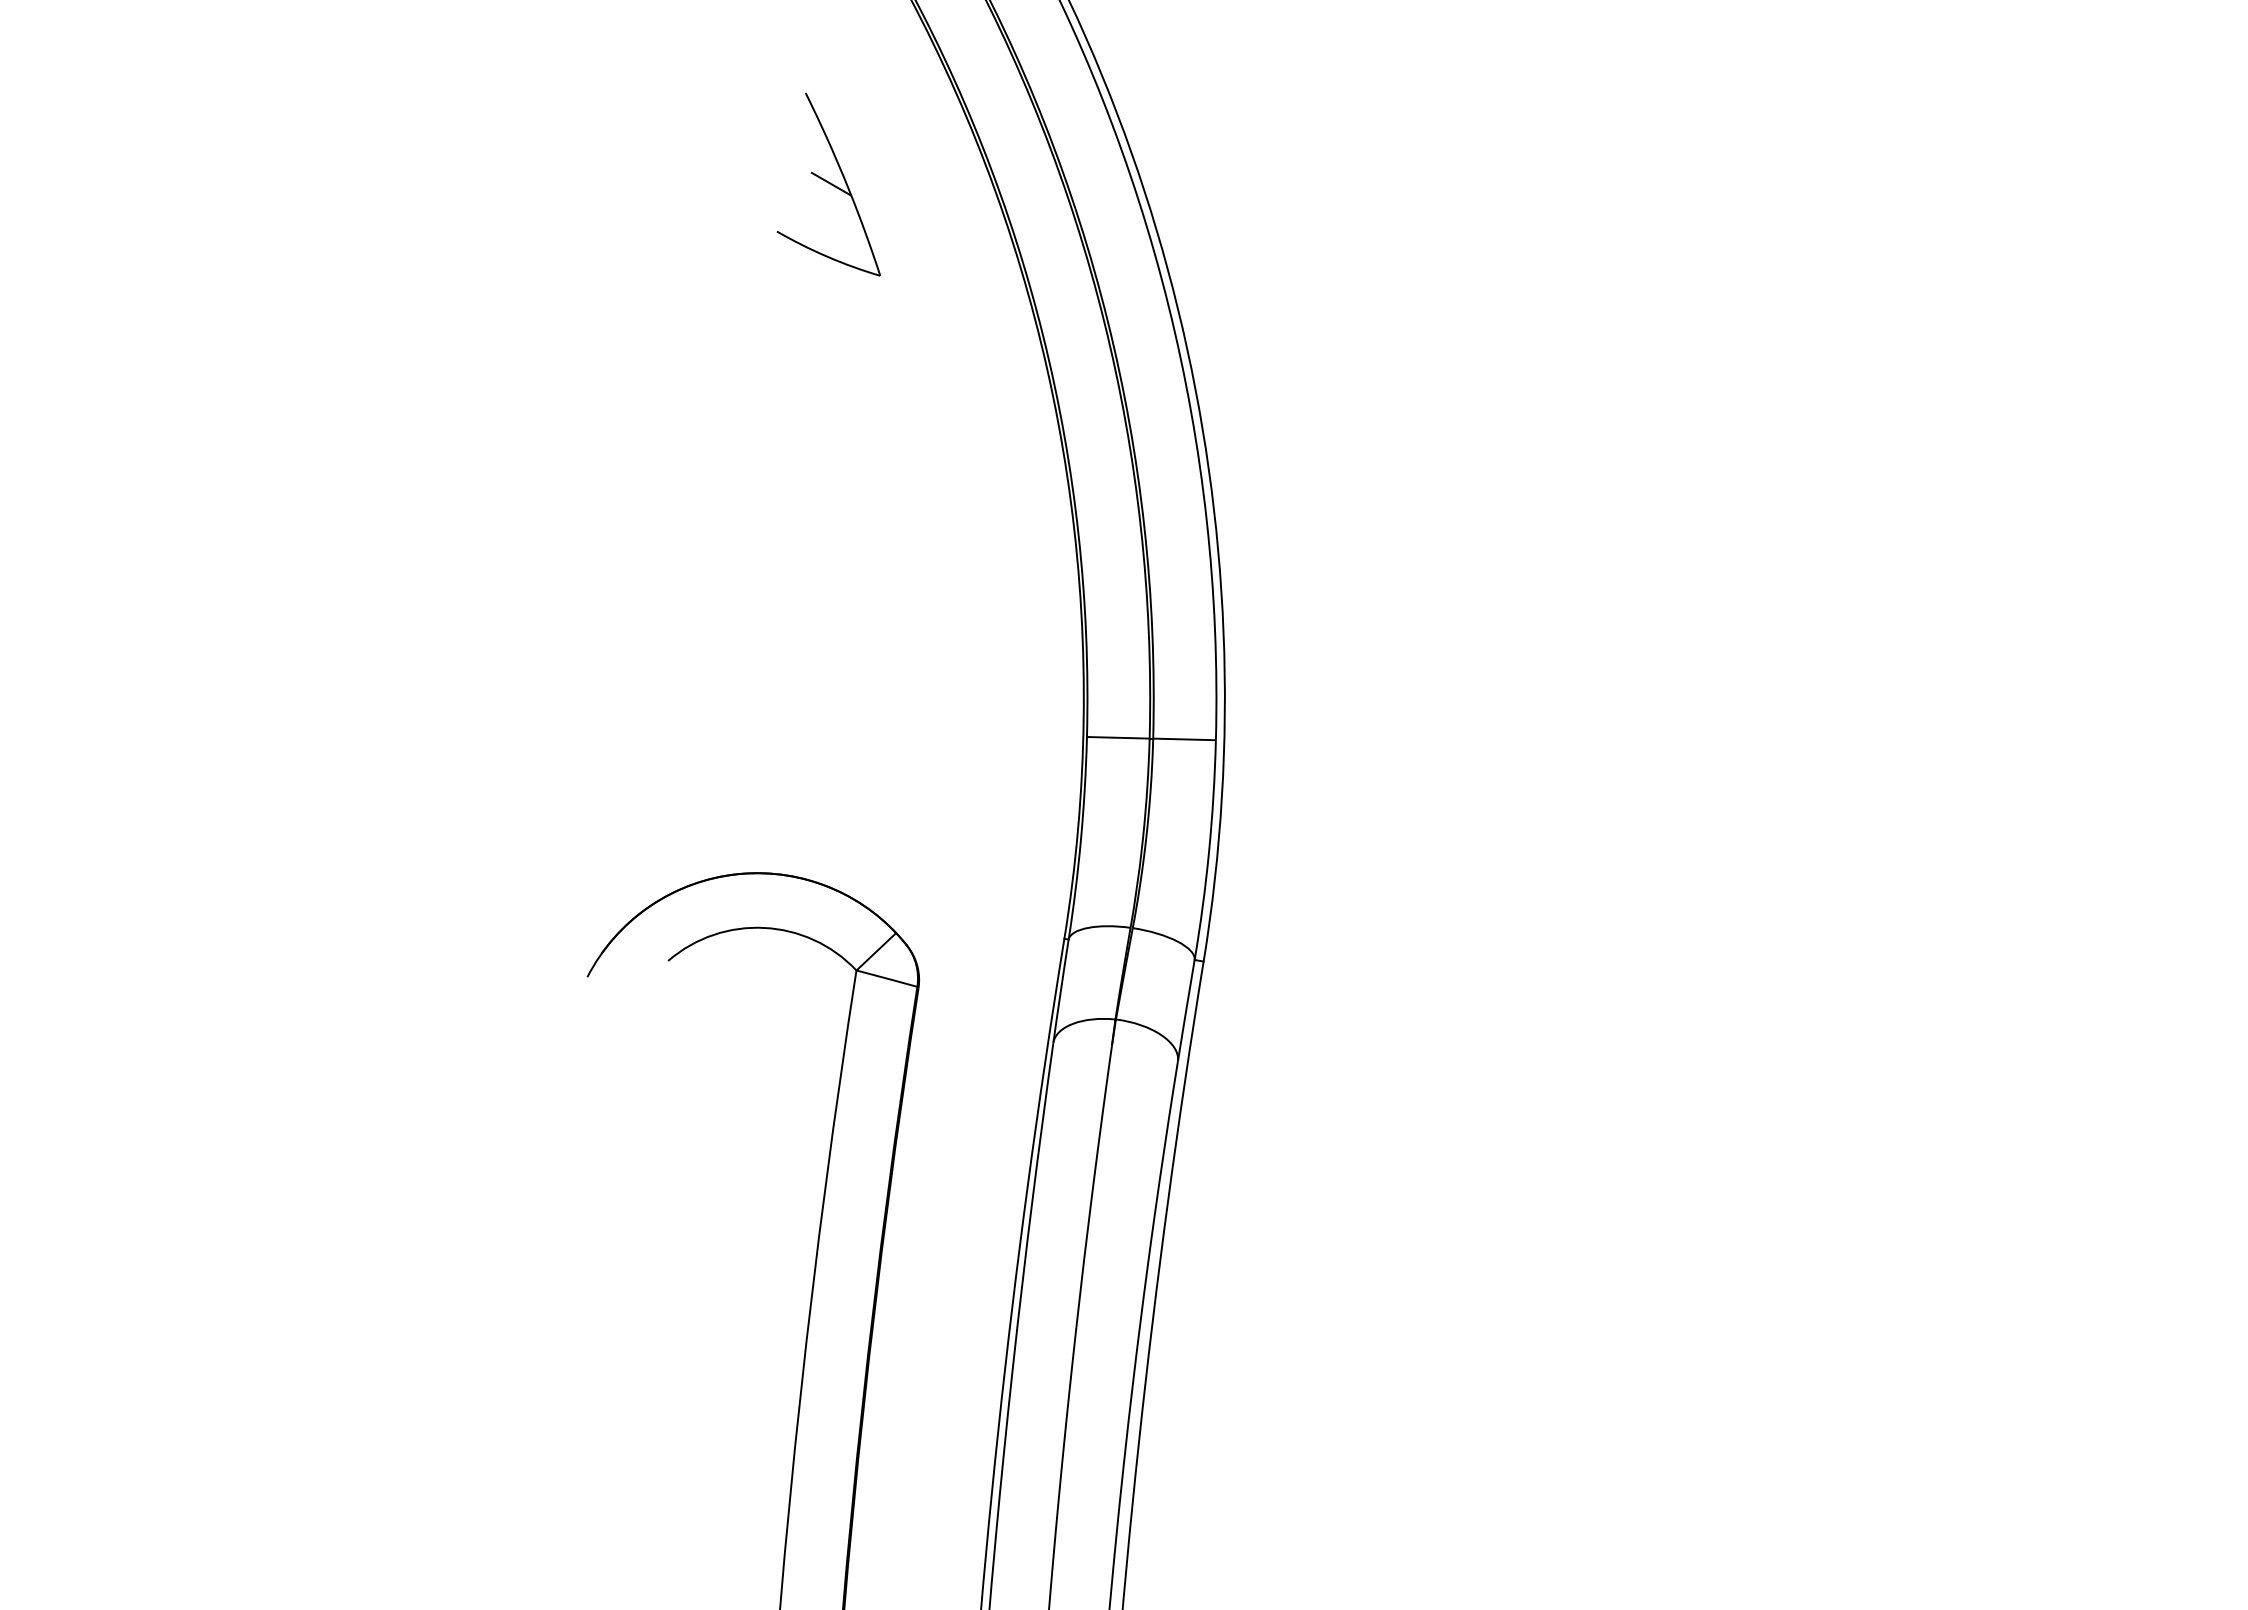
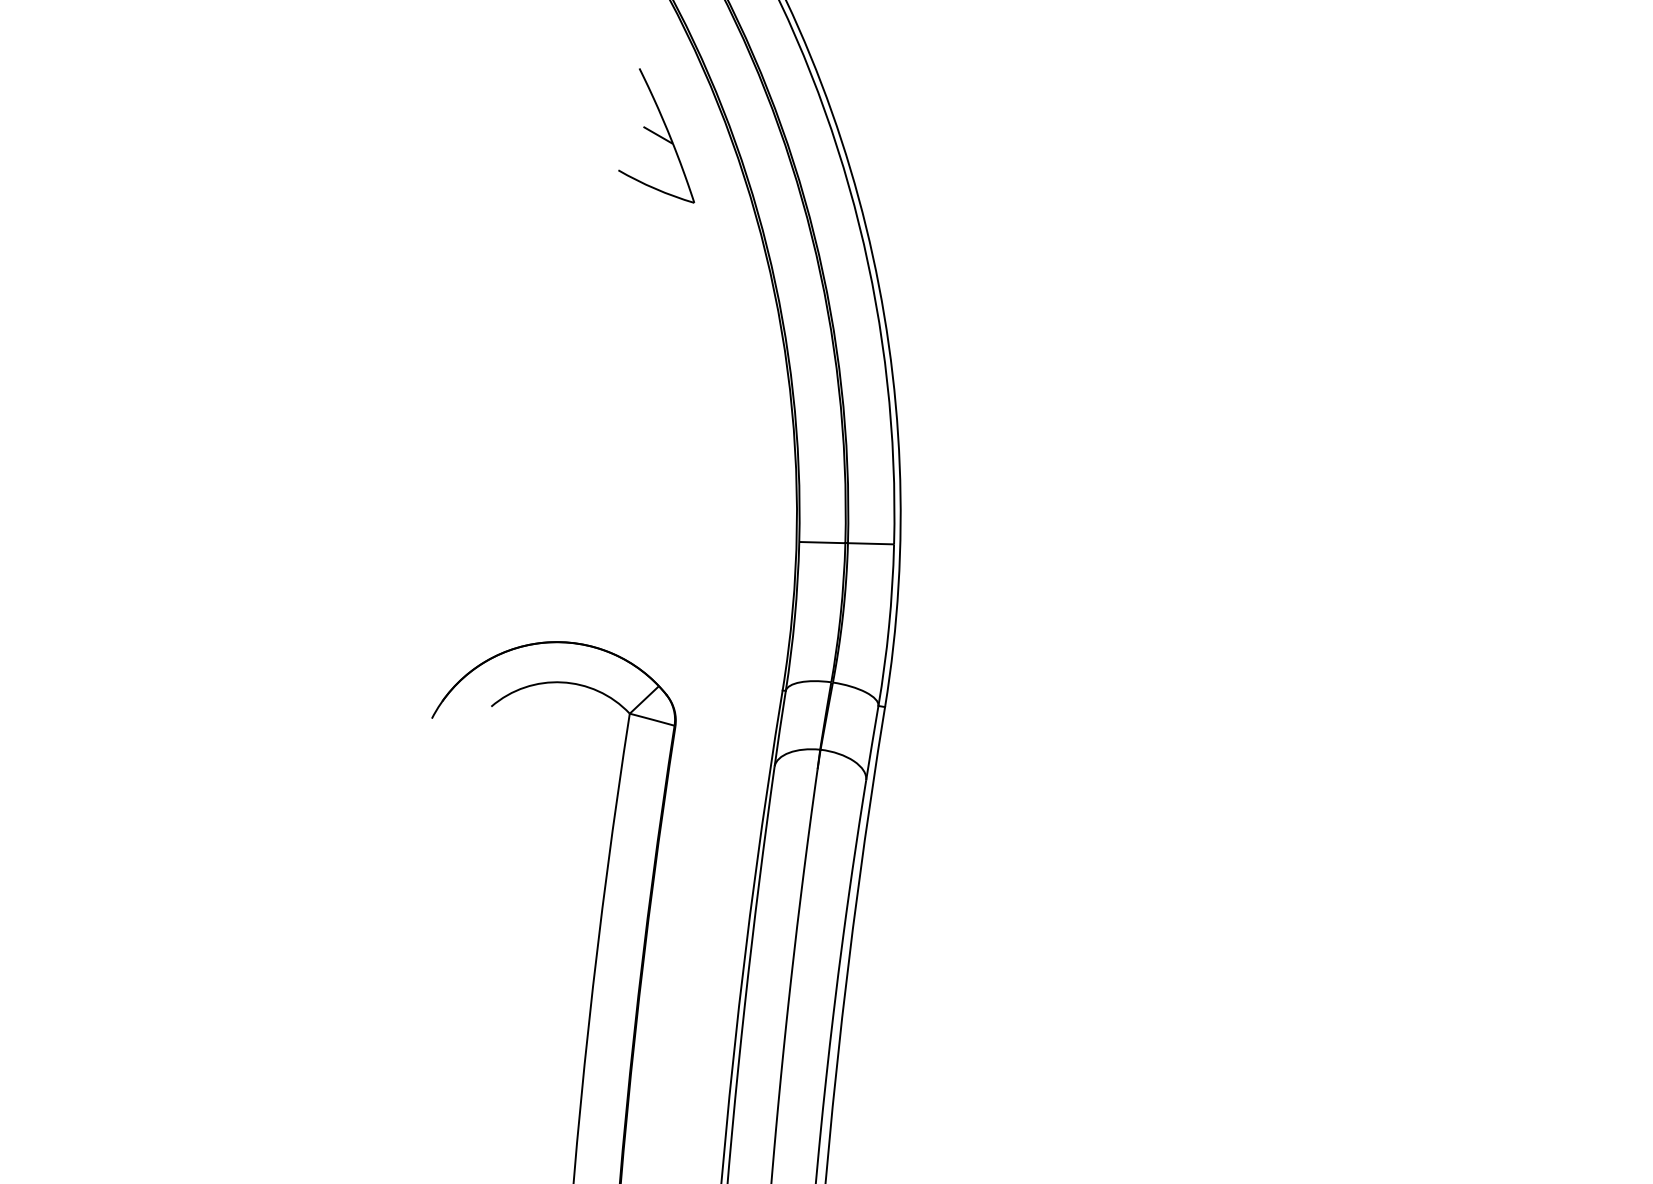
part: (828, 184) -> (656, 135), moved

